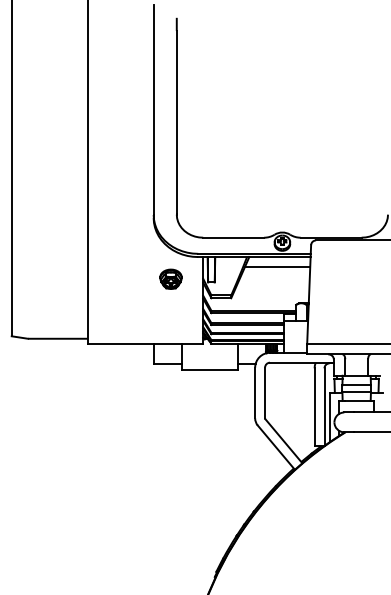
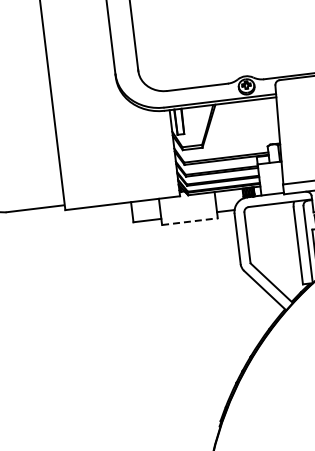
line: (277, 267) -> (244, 111), removed
part: (170, 278) -> (139, 135), removed
line: (210, 370) -> (190, 221), solid -> dashed

